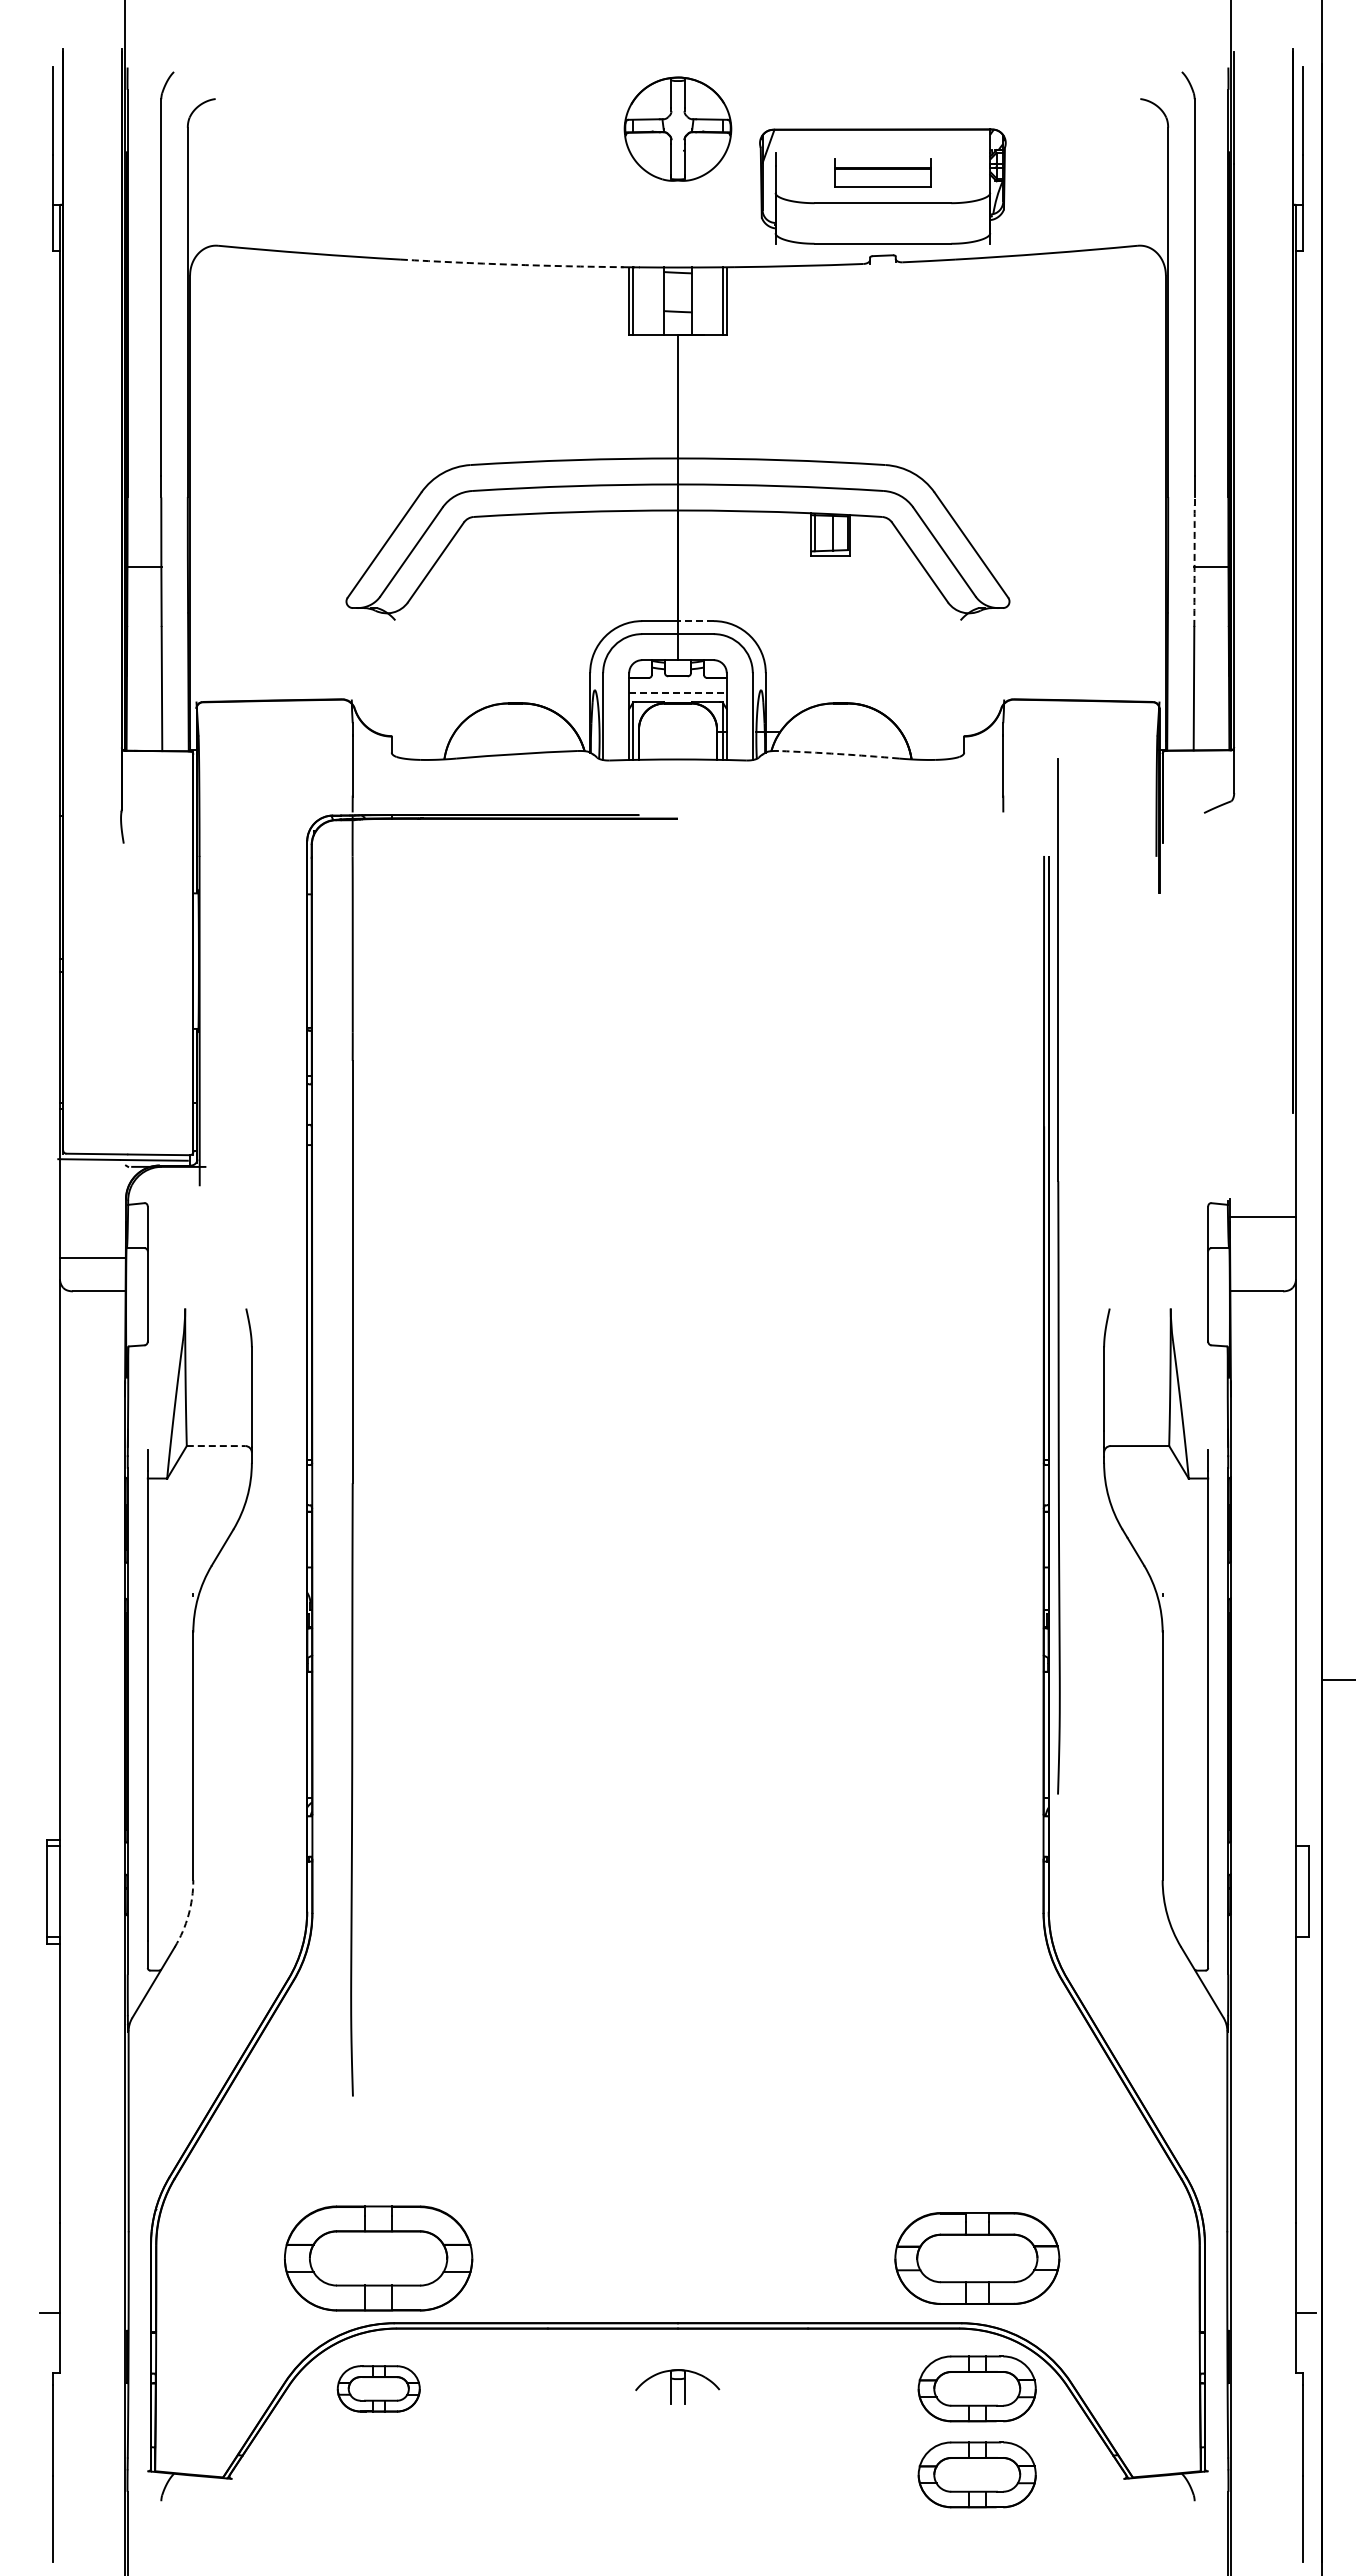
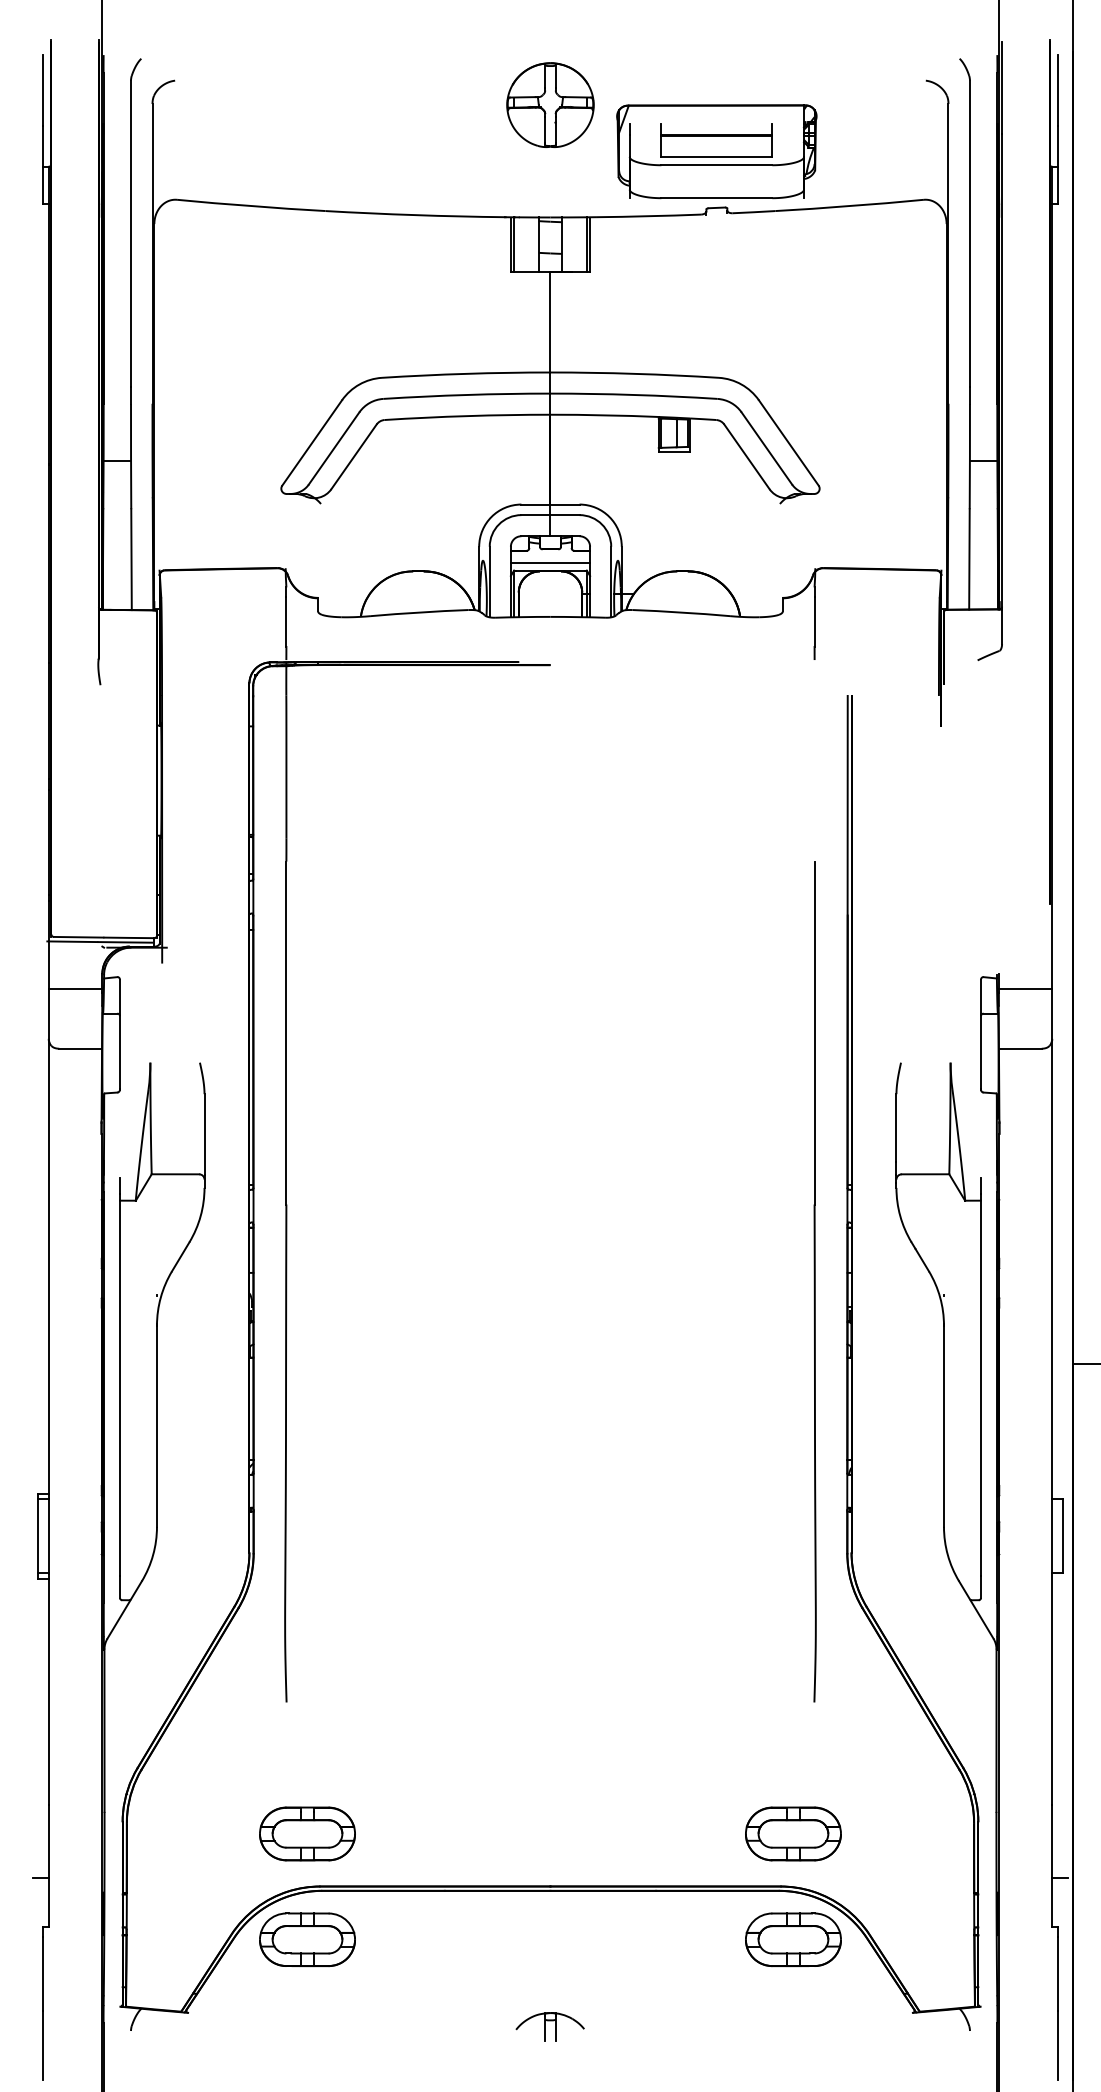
part: (882, 172) -> (716, 140), size x1.43
arc: (511, 264) -> (415, 215), dashed -> solid
arc: (1194, 562) -> (969, 456), dashed -> solid
line: (695, 621) -> (564, 504), dashed -> solid
line: (678, 692) -> (550, 562), dashed -> solid
arc: (839, 754) -> (681, 612), dashed -> solid
line: (92, 1258) -> (75, 988), moved
part: (1058, 1276) -> (814, 1281), moved
line: (216, 1446) -> (175, 1174), dashed -> solid
arc: (188, 1914) -> (153, 1554), dashed -> solid
part: (378, 2258) -> (307, 1833), size x0.62
part: (976, 2258) -> (792, 1833), size x0.71
part: (677, 2386) -> (550, 2026), moved
part: (378, 2388) -> (307, 1939), size x1.43
part: (976, 2474) -> (792, 2009), removed

